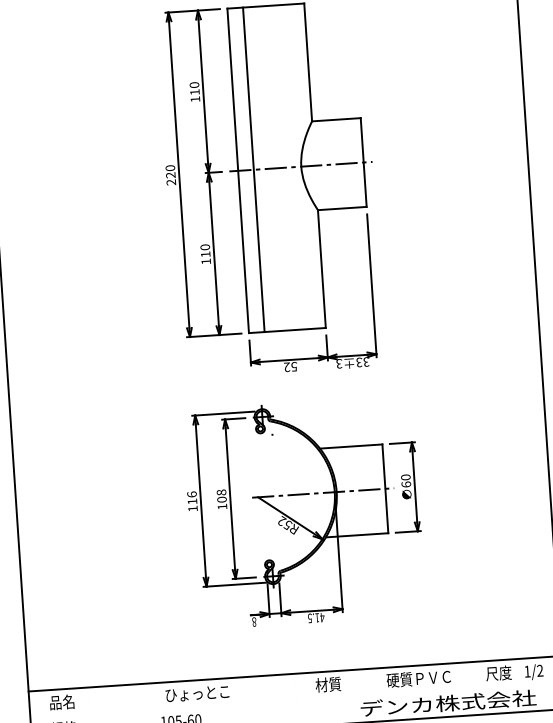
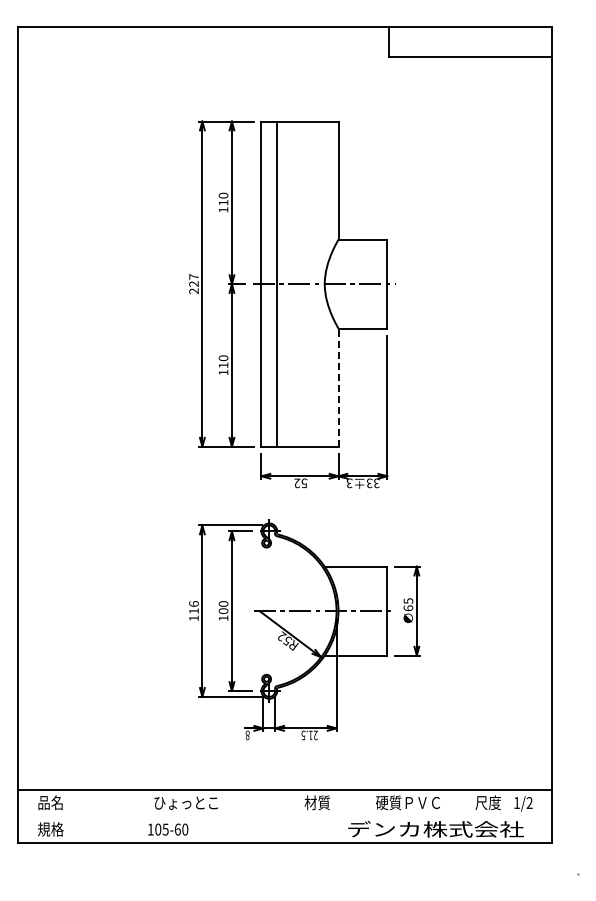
text: (169, 167) -> (193, 276), 220 -> 227
line: (321, 268) -> (338, 387), solid -> dashed
text: (405, 477) -> (408, 601), 60 -> 65
text: (221, 492) -> (223, 603), 108 -> 100
text: (321, 617) -> (315, 735), 41.5 -> 21.5

